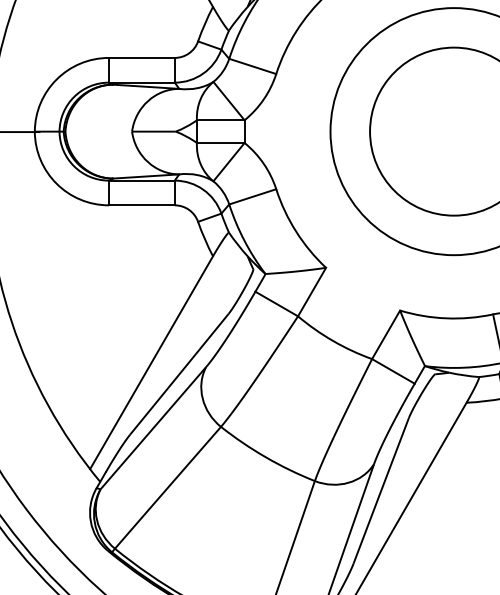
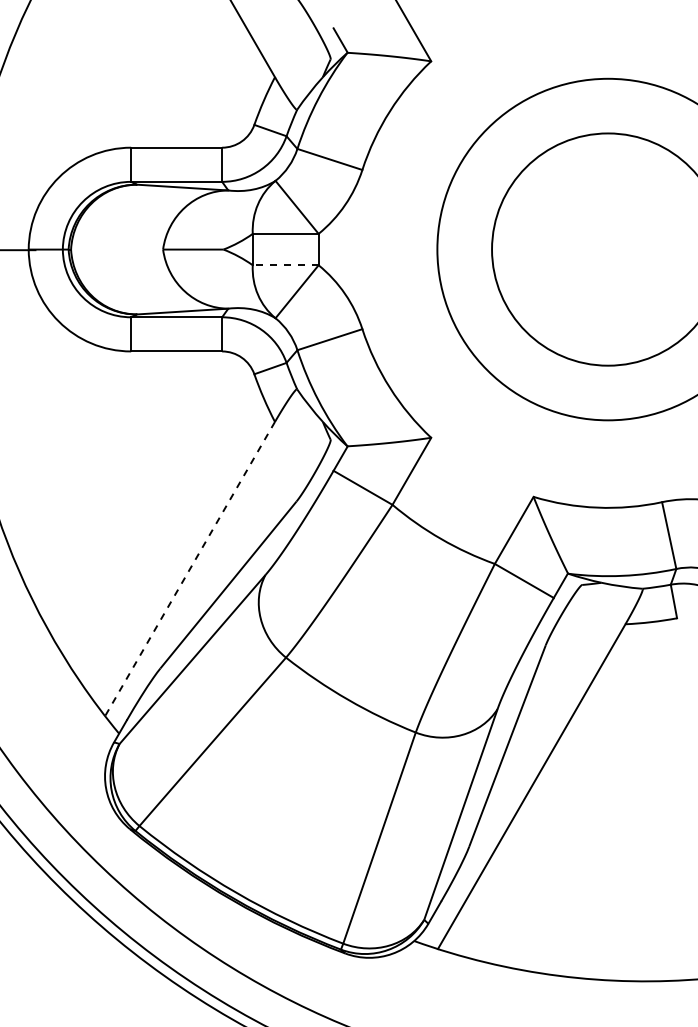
line: (220, 143) -> (285, 265), solid -> dashed
line: (151, 363) -> (190, 569), solid -> dashed

